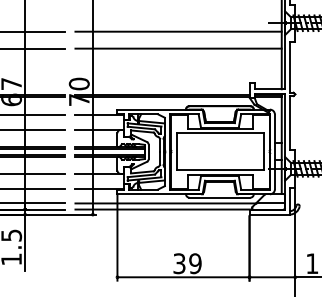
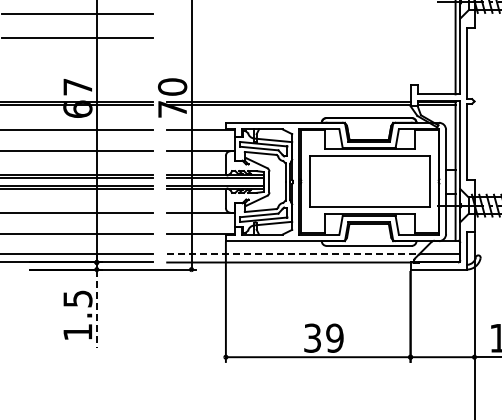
line: (178, 31) -> (311, 13), removed
line: (178, 48) -> (311, 37), removed
line: (165, 203) -> (293, 253), solid -> dashed
line: (24, 243) -> (96, 309), solid -> dashed

